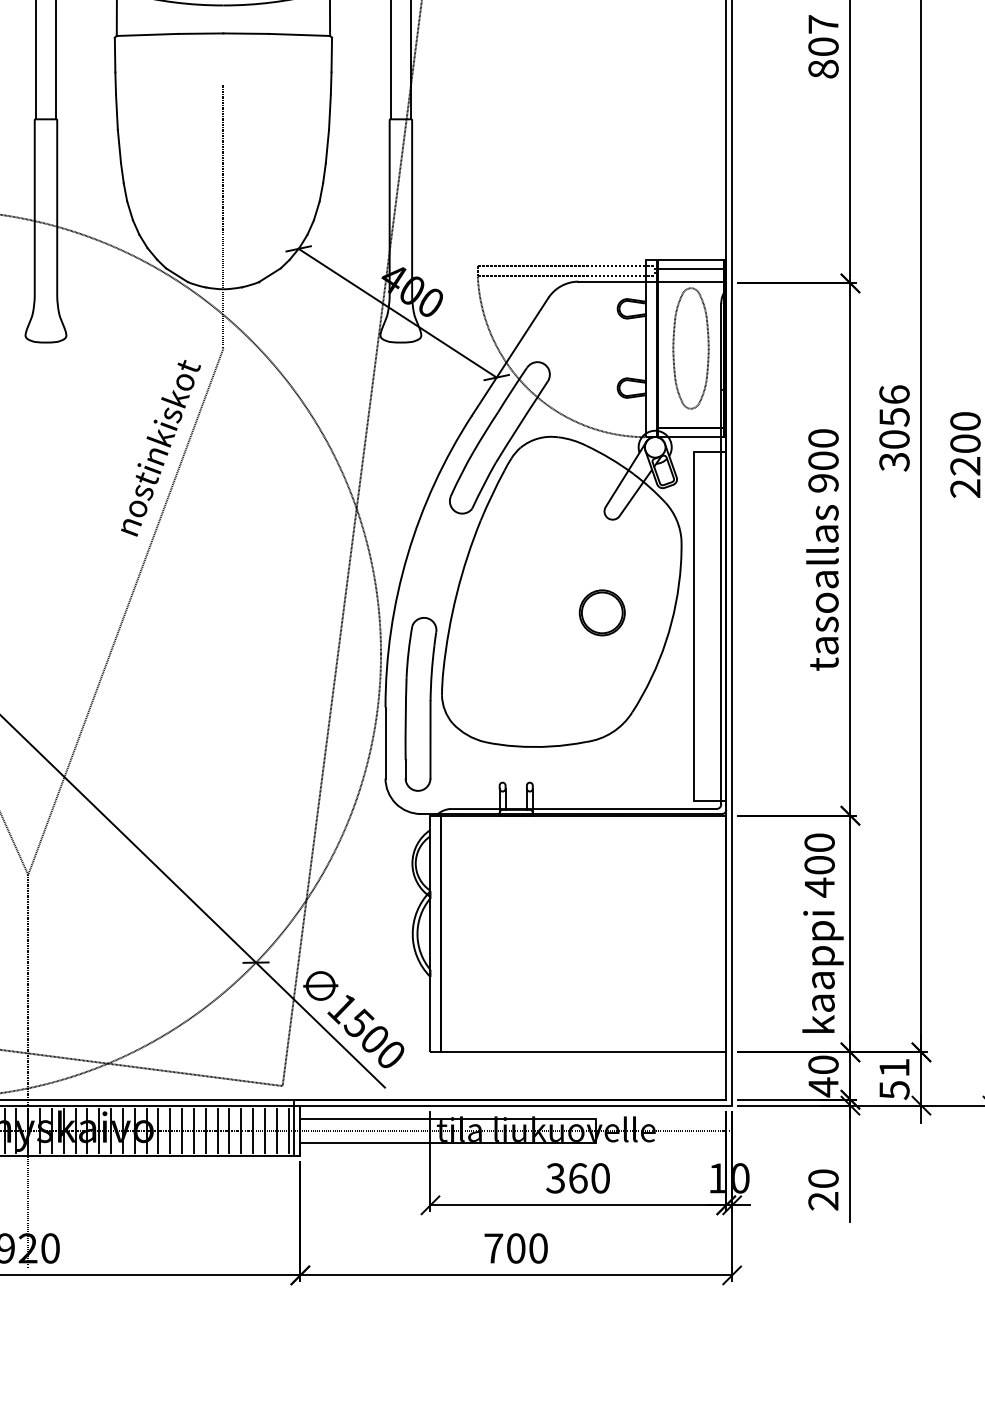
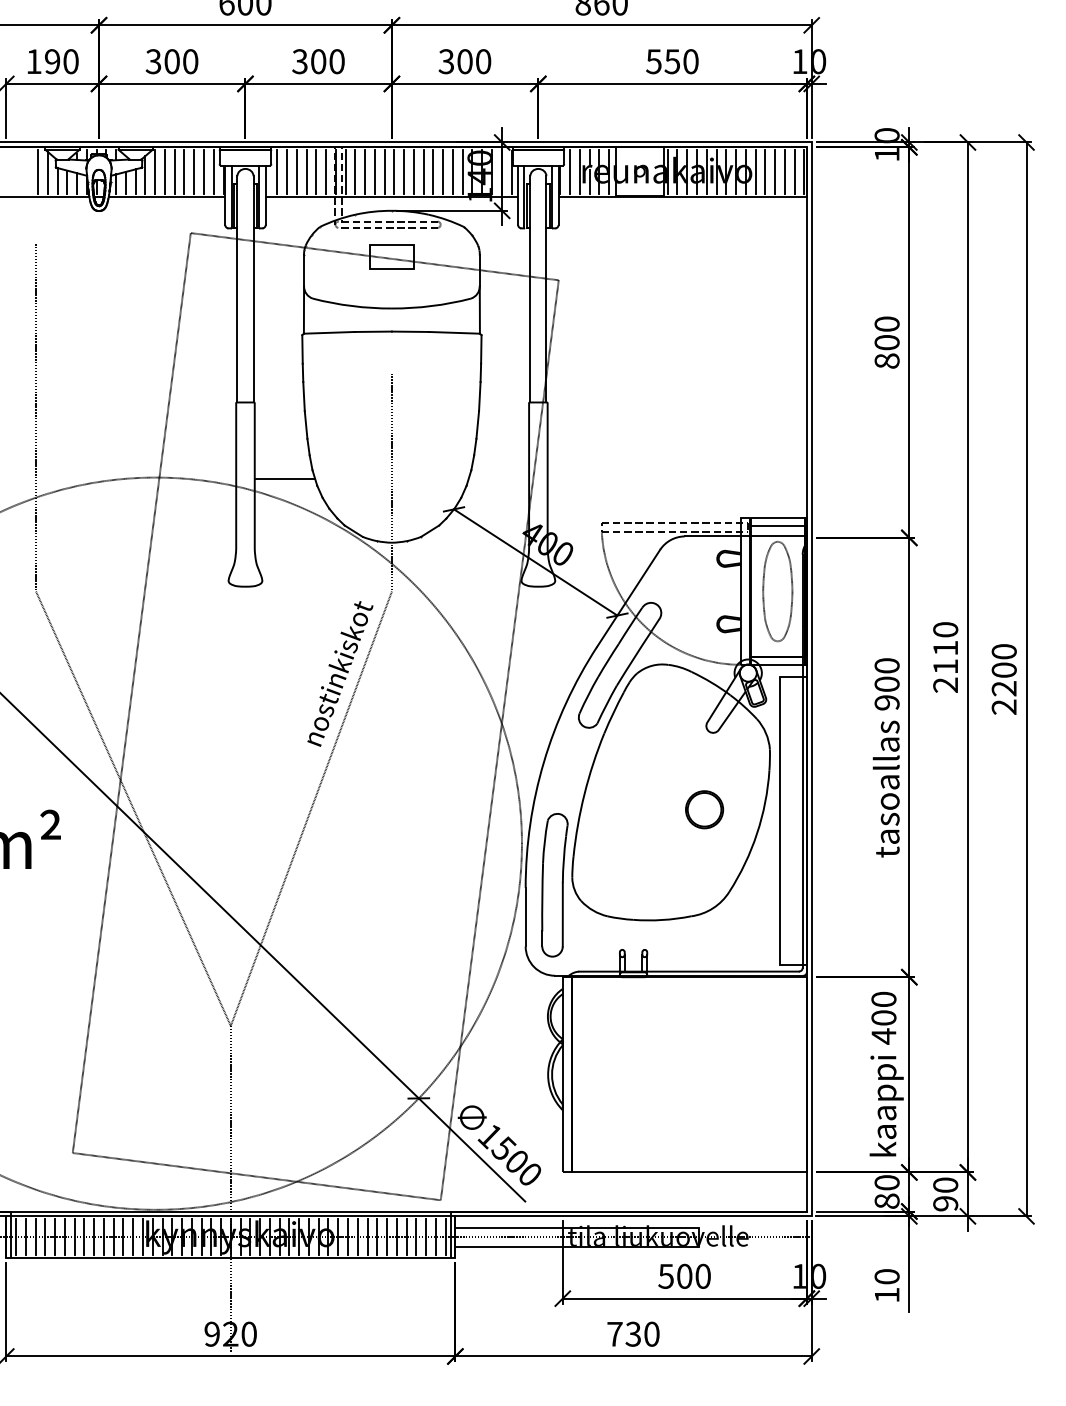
text: (822, 23) -> (886, 323), 807 -> 800
line: (94, 212) -> (285, 479), added
text: (894, 428) -> (945, 657), 3056 -> 2110
text: (894, 1079) -> (945, 1194), 51 -> 90
text: (822, 1087) -> (886, 1201), 40 -> 80
text: (567, 1177) -> (675, 1275), 360 -> 500
text: (822, 1200) -> (886, 1294), 20 -> 10
text: (516, 1247) -> (633, 1333), 700 -> 730

